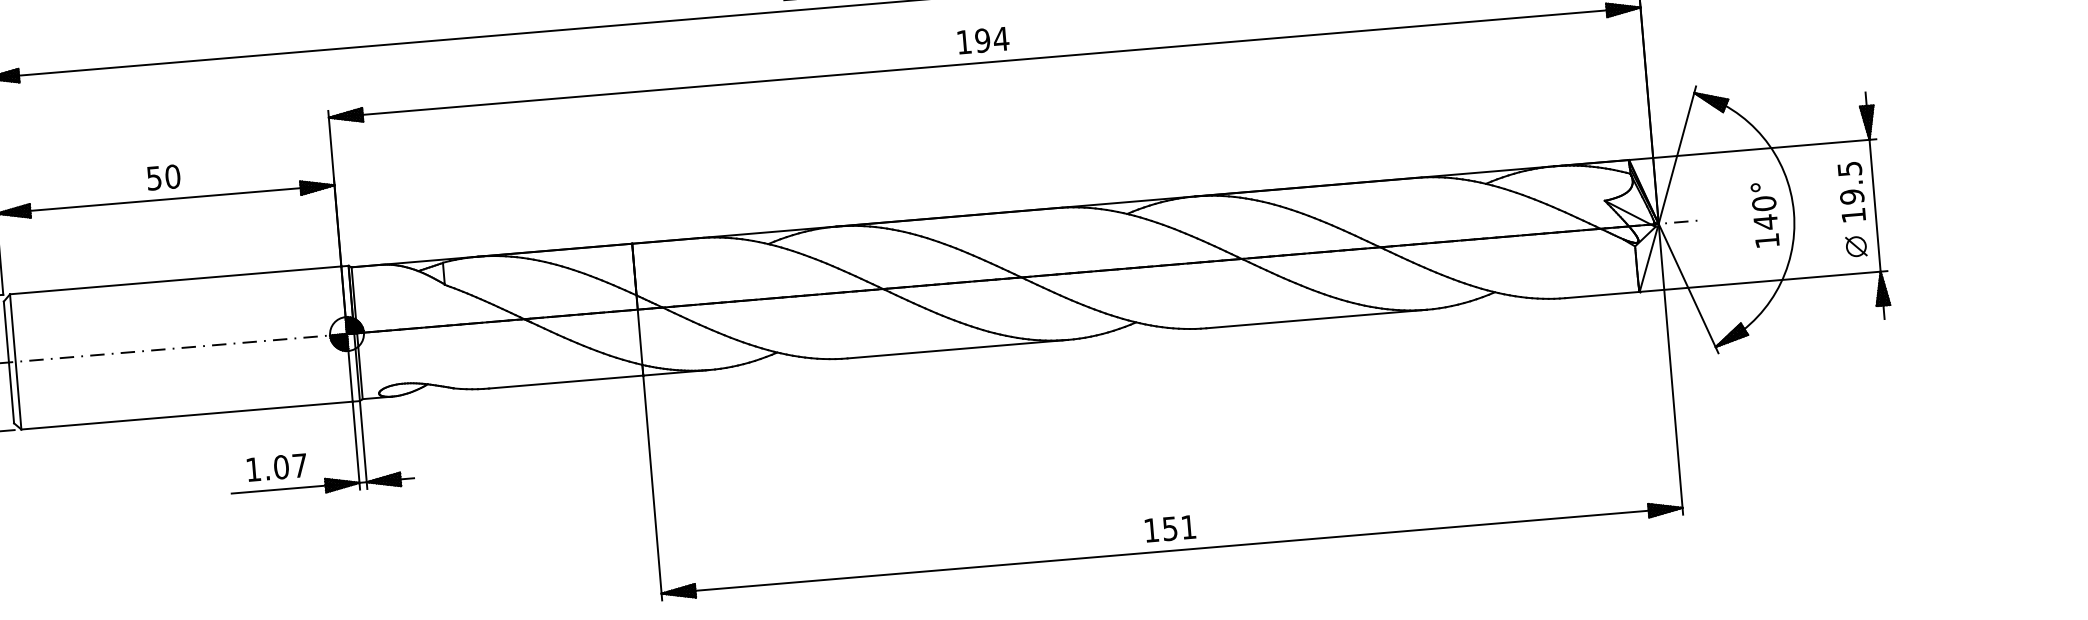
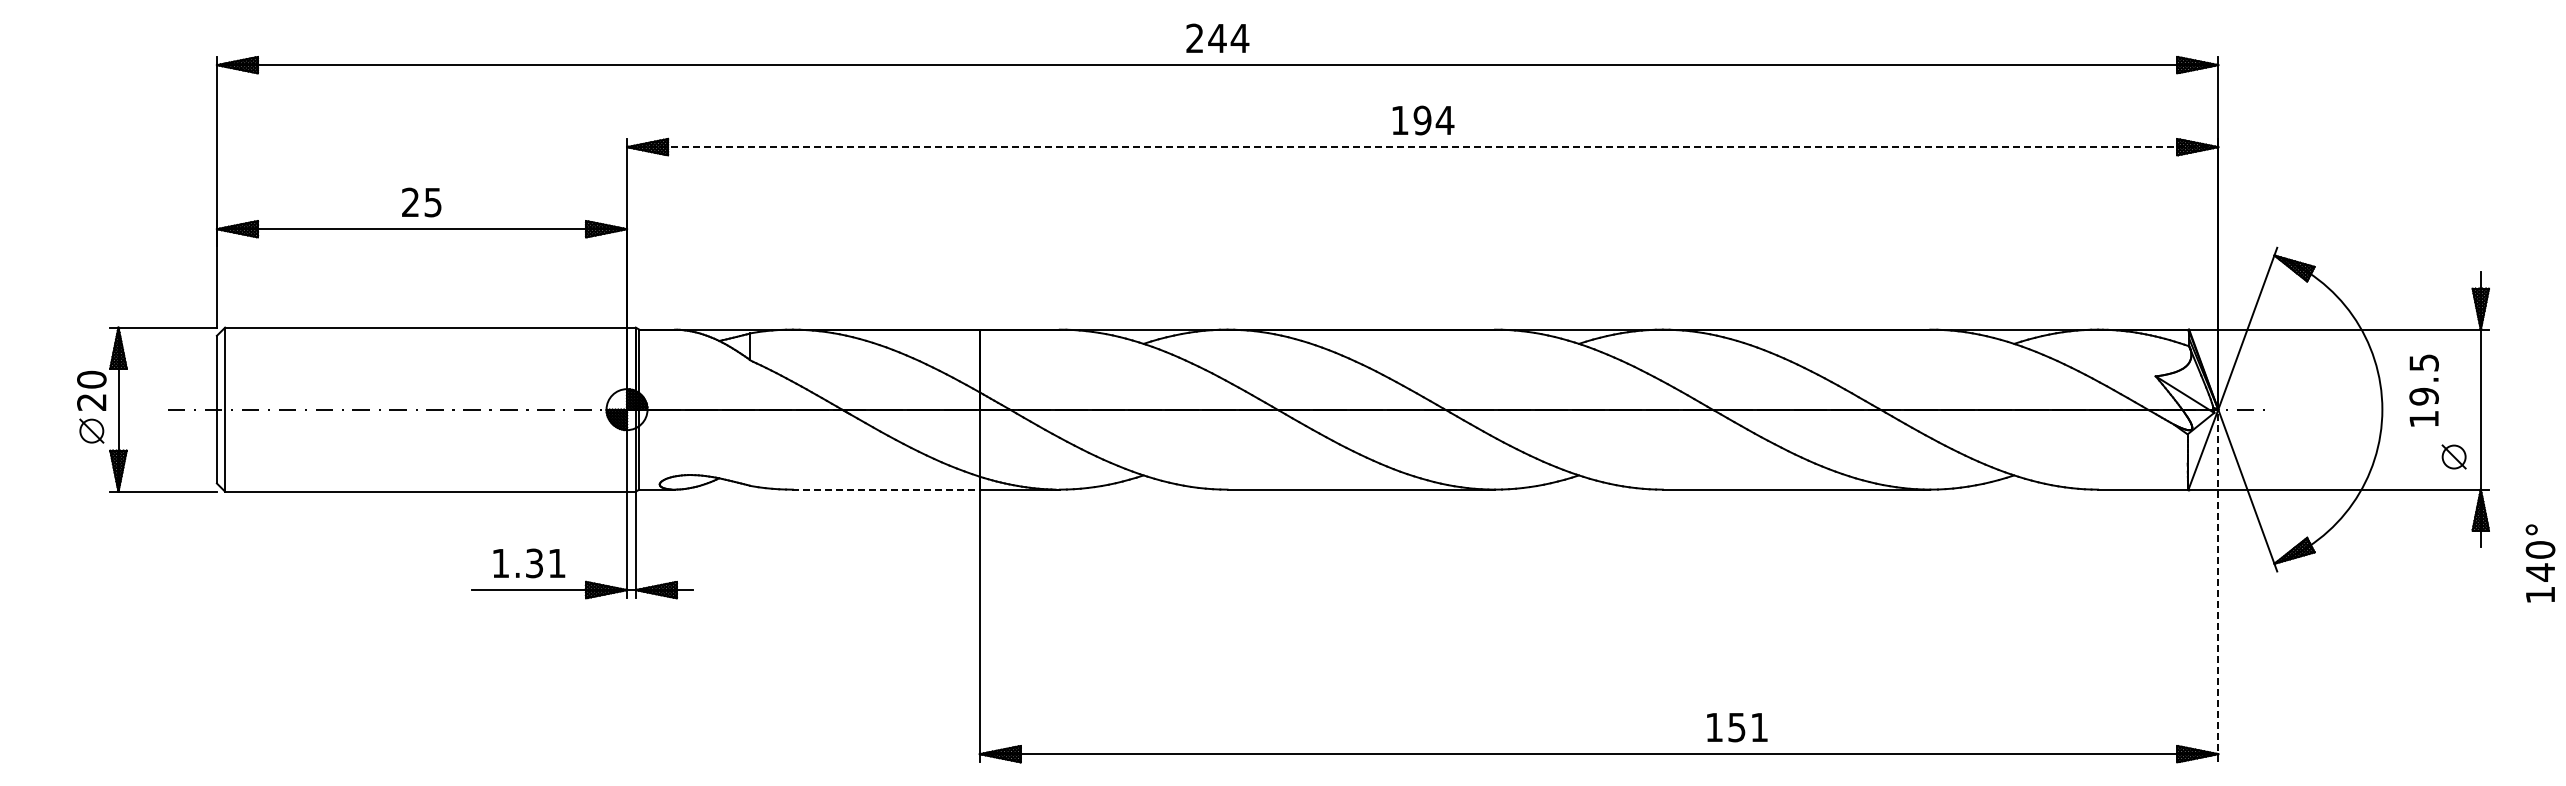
line: (984, 62) -> (1422, 147), solid -> dashed
text: (164, 177) -> (422, 202), 50 -> 25
text: (1851, 191) -> (2423, 390), moved
text: (1765, 214) -> (2540, 563), moved
line: (1671, 368) -> (2218, 585), solid -> dashed
line: (566, 381) -> (886, 489), solid -> dashed
text: (290, 466) -> (545, 563), 1.07 -> 1.31
text: (1170, 528) -> (1737, 727), moved

